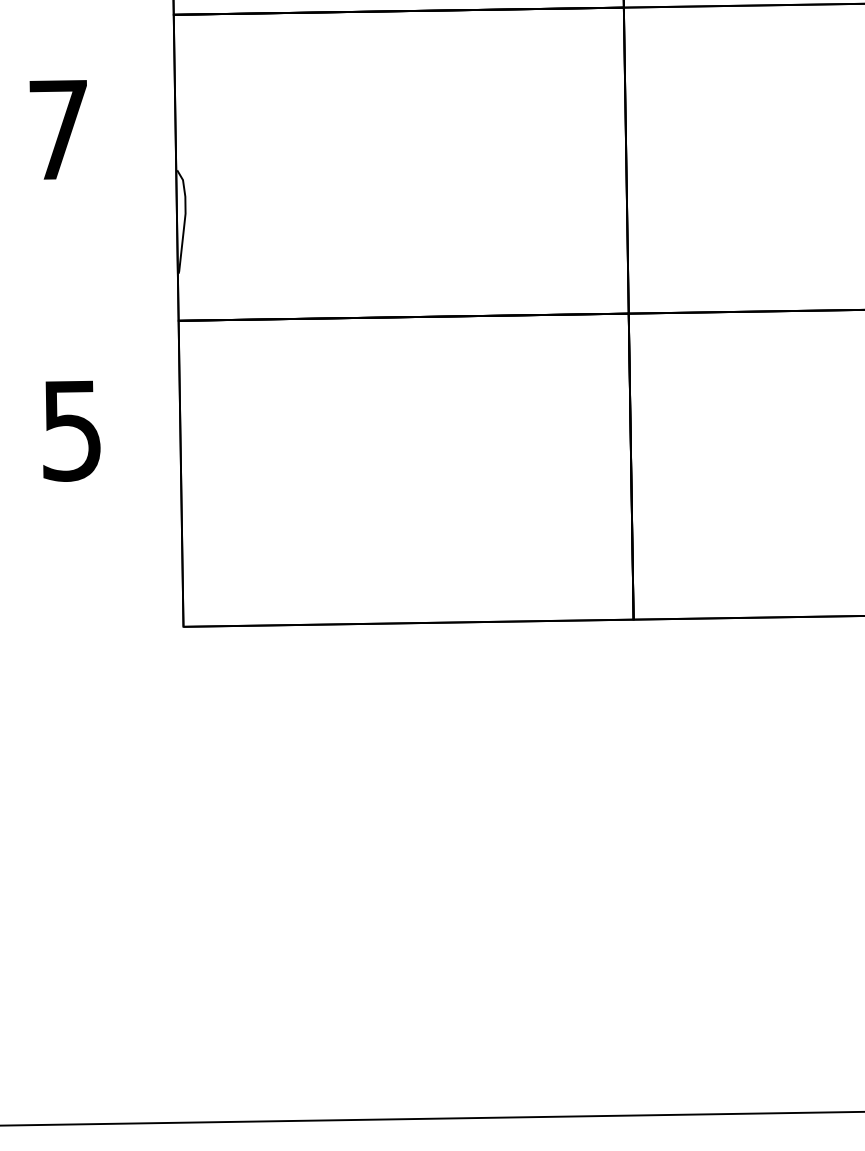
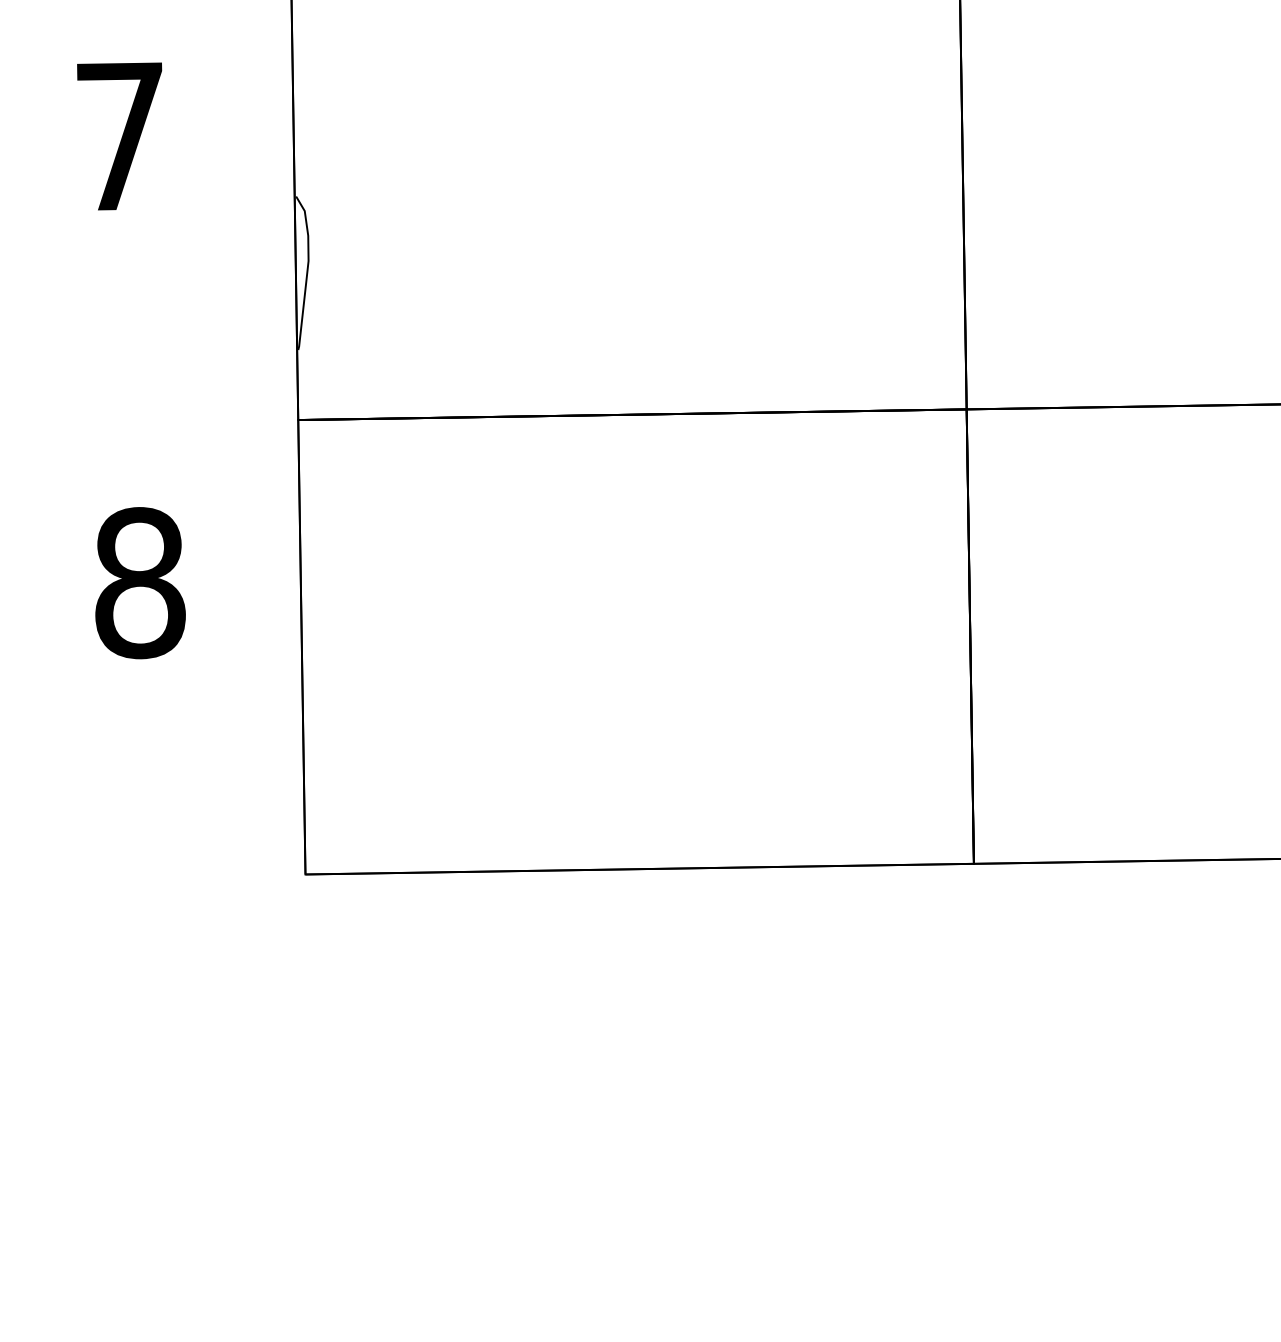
text: (72, 430) -> (140, 582), 5 -> 8

